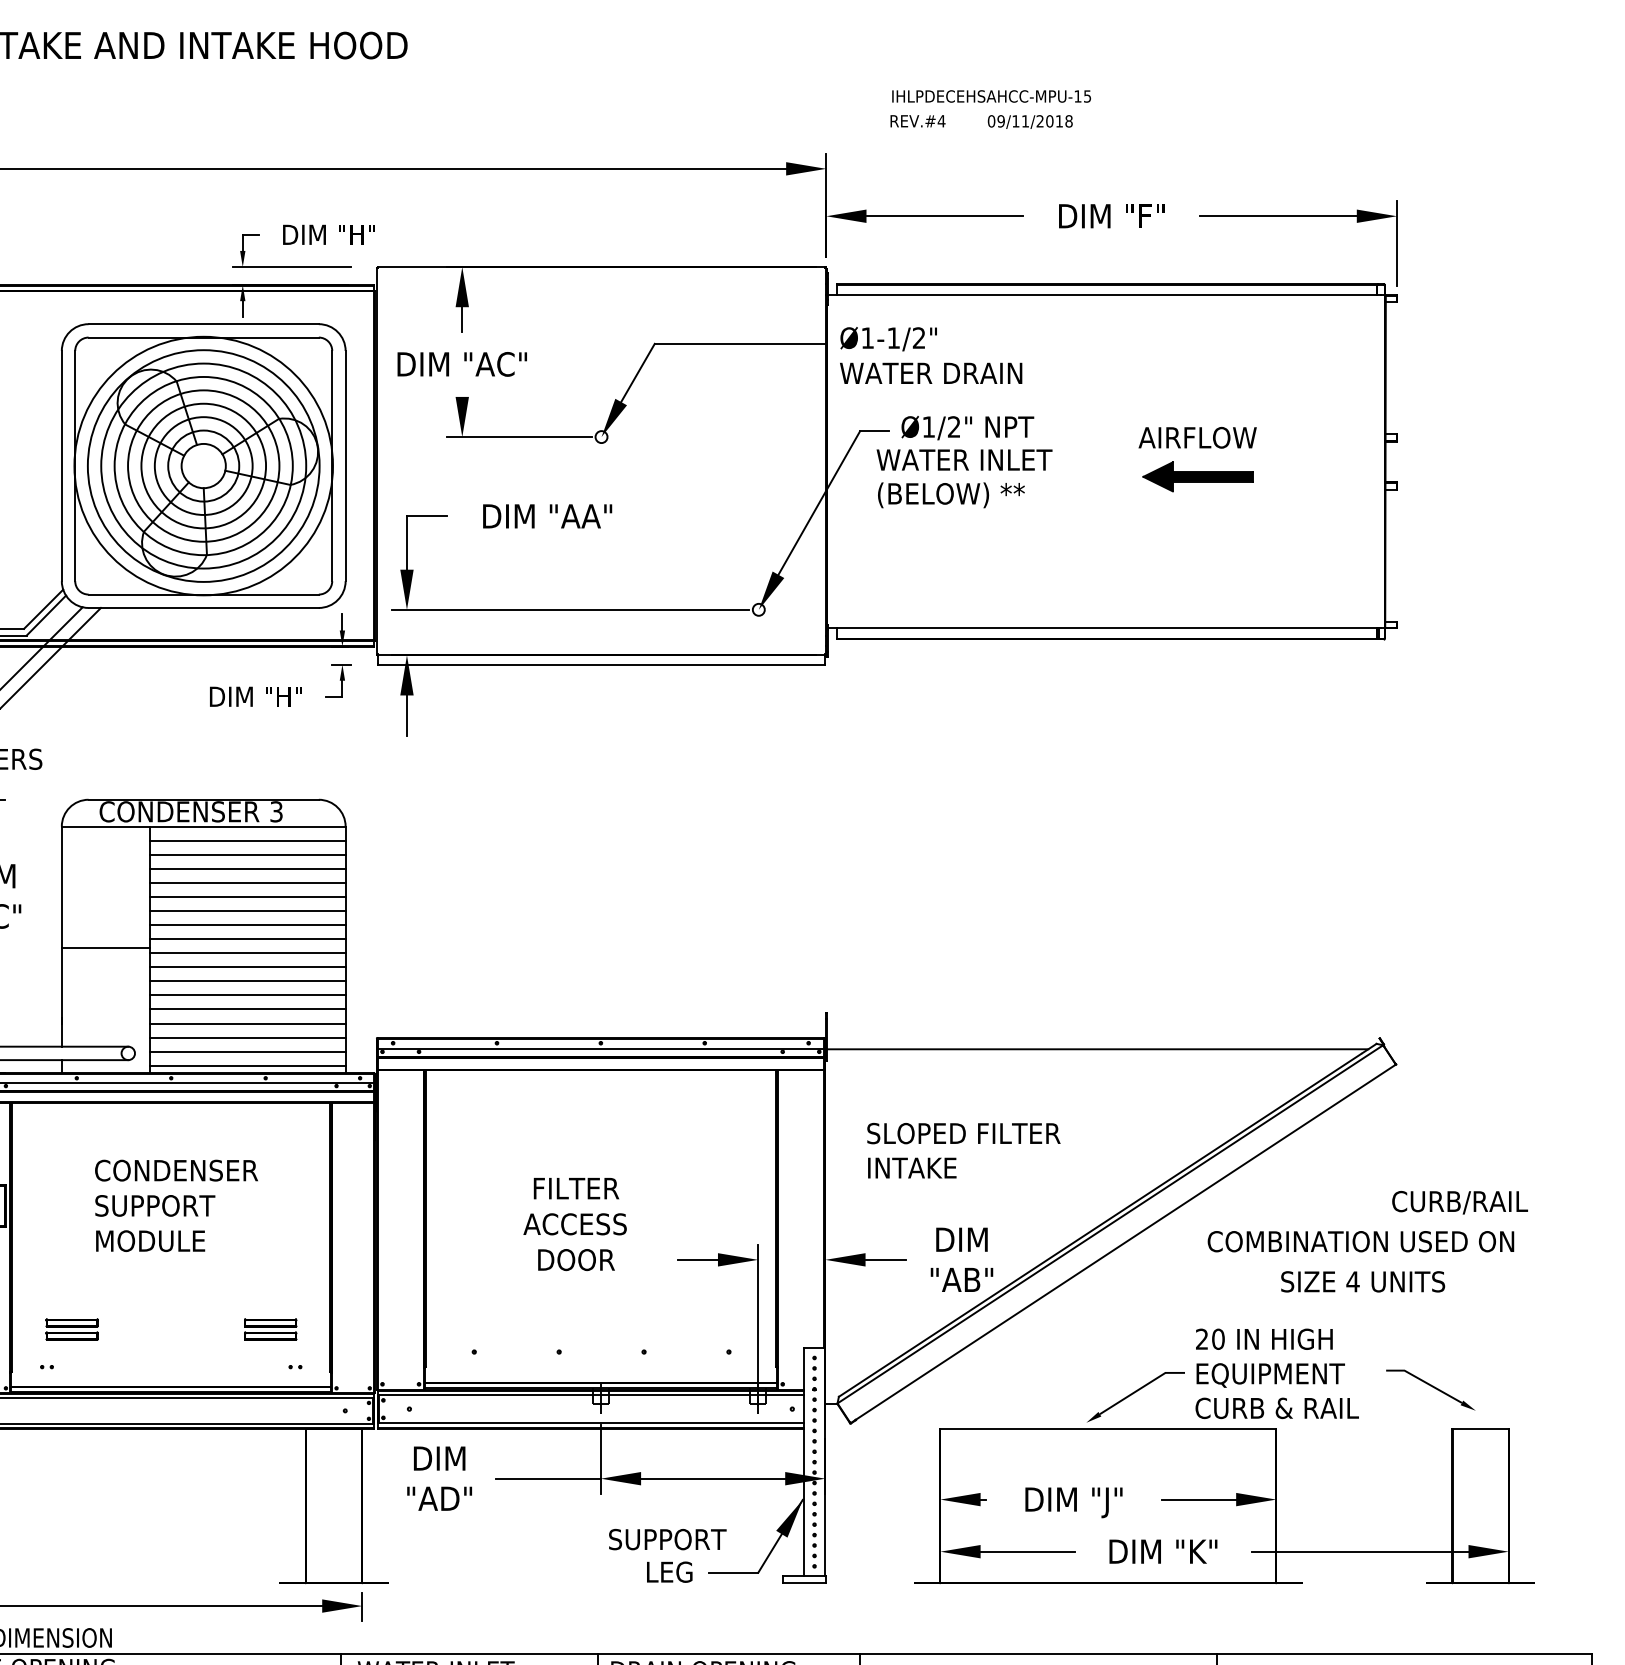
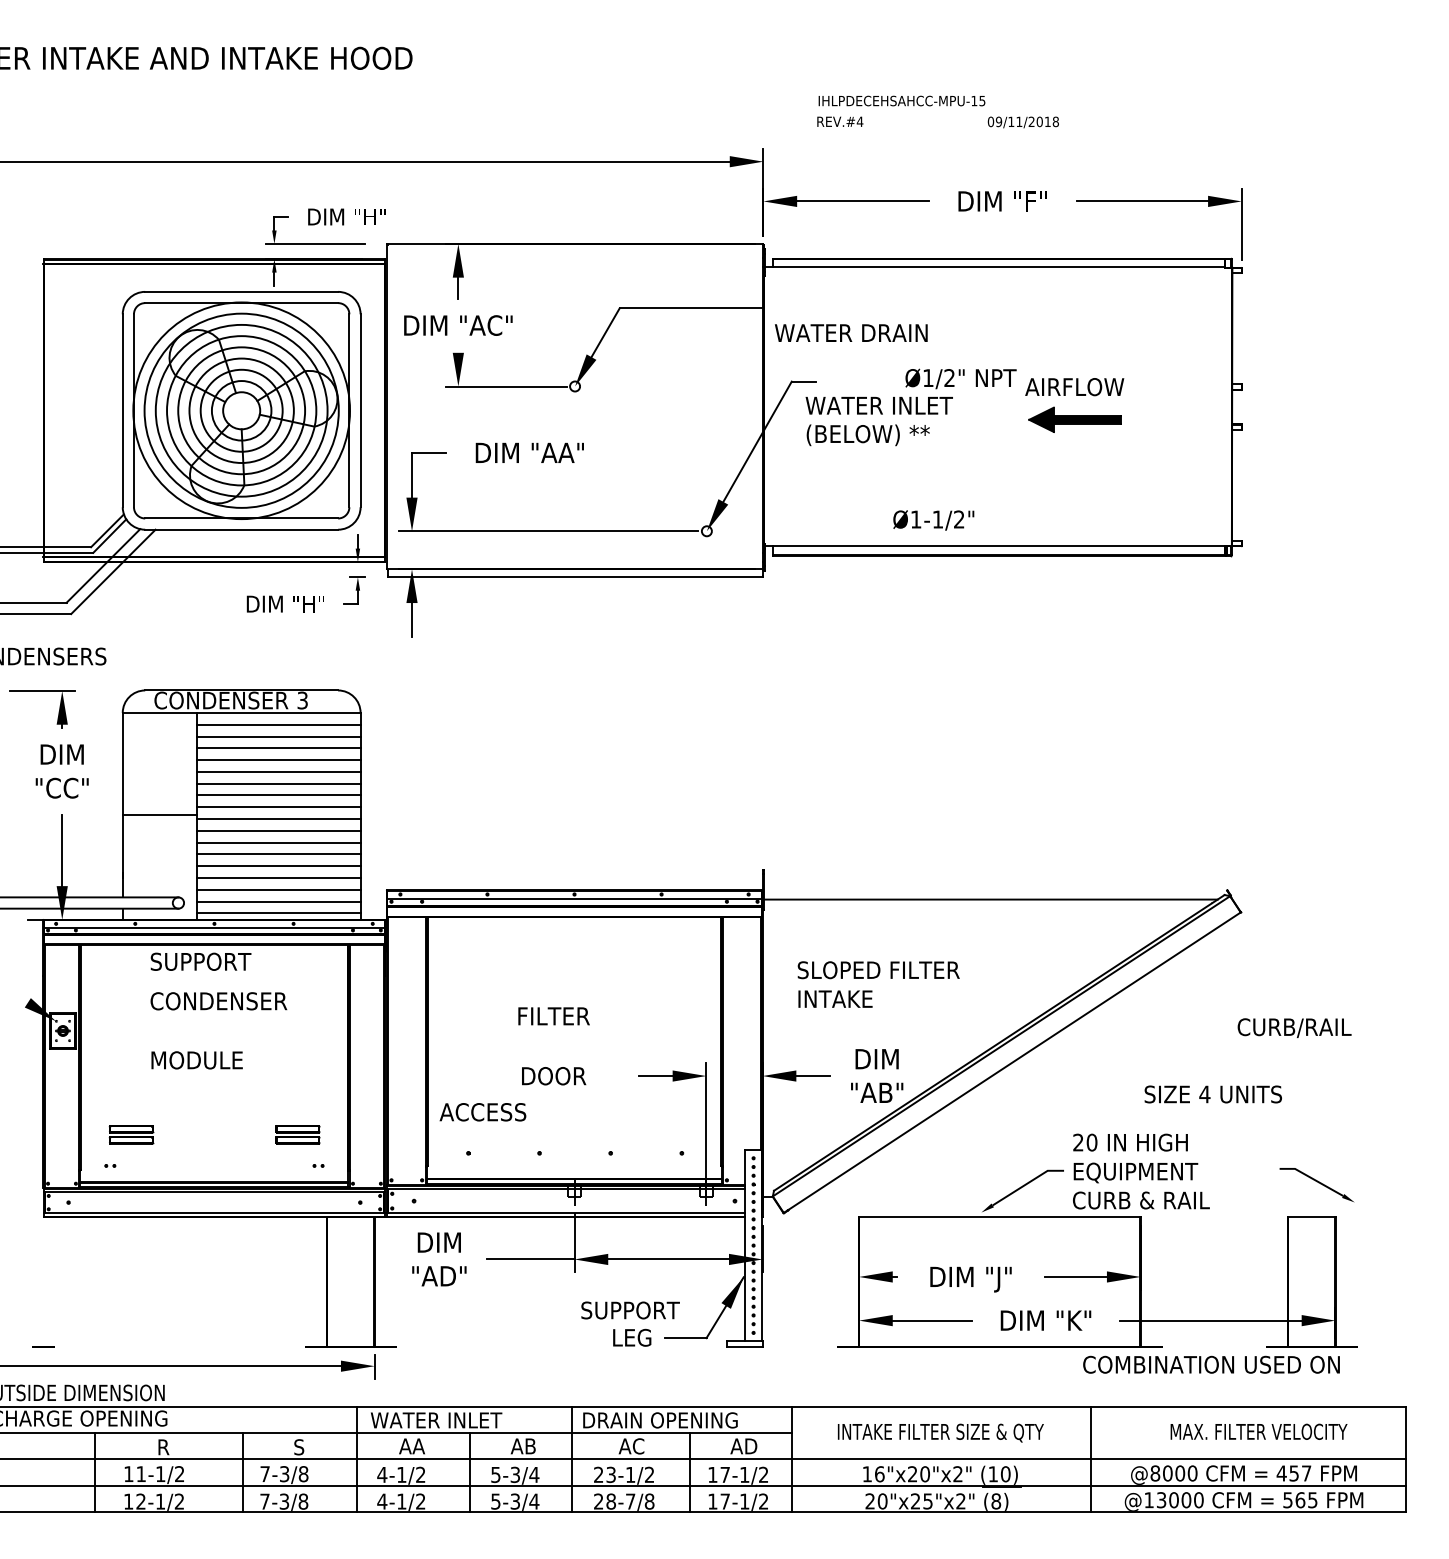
text: (1029, 122) -> (1022, 122), moved
text: (888, 339) -> (933, 520), moved
text: (967, 427) -> (960, 378), moved
text: (154, 1205) -> (200, 961), moved
text: (574, 1224) -> (482, 1112), moved
text: (1360, 1241) -> (1211, 1364), moved
part: (1430, 1390) -> (1316, 1185), moved

